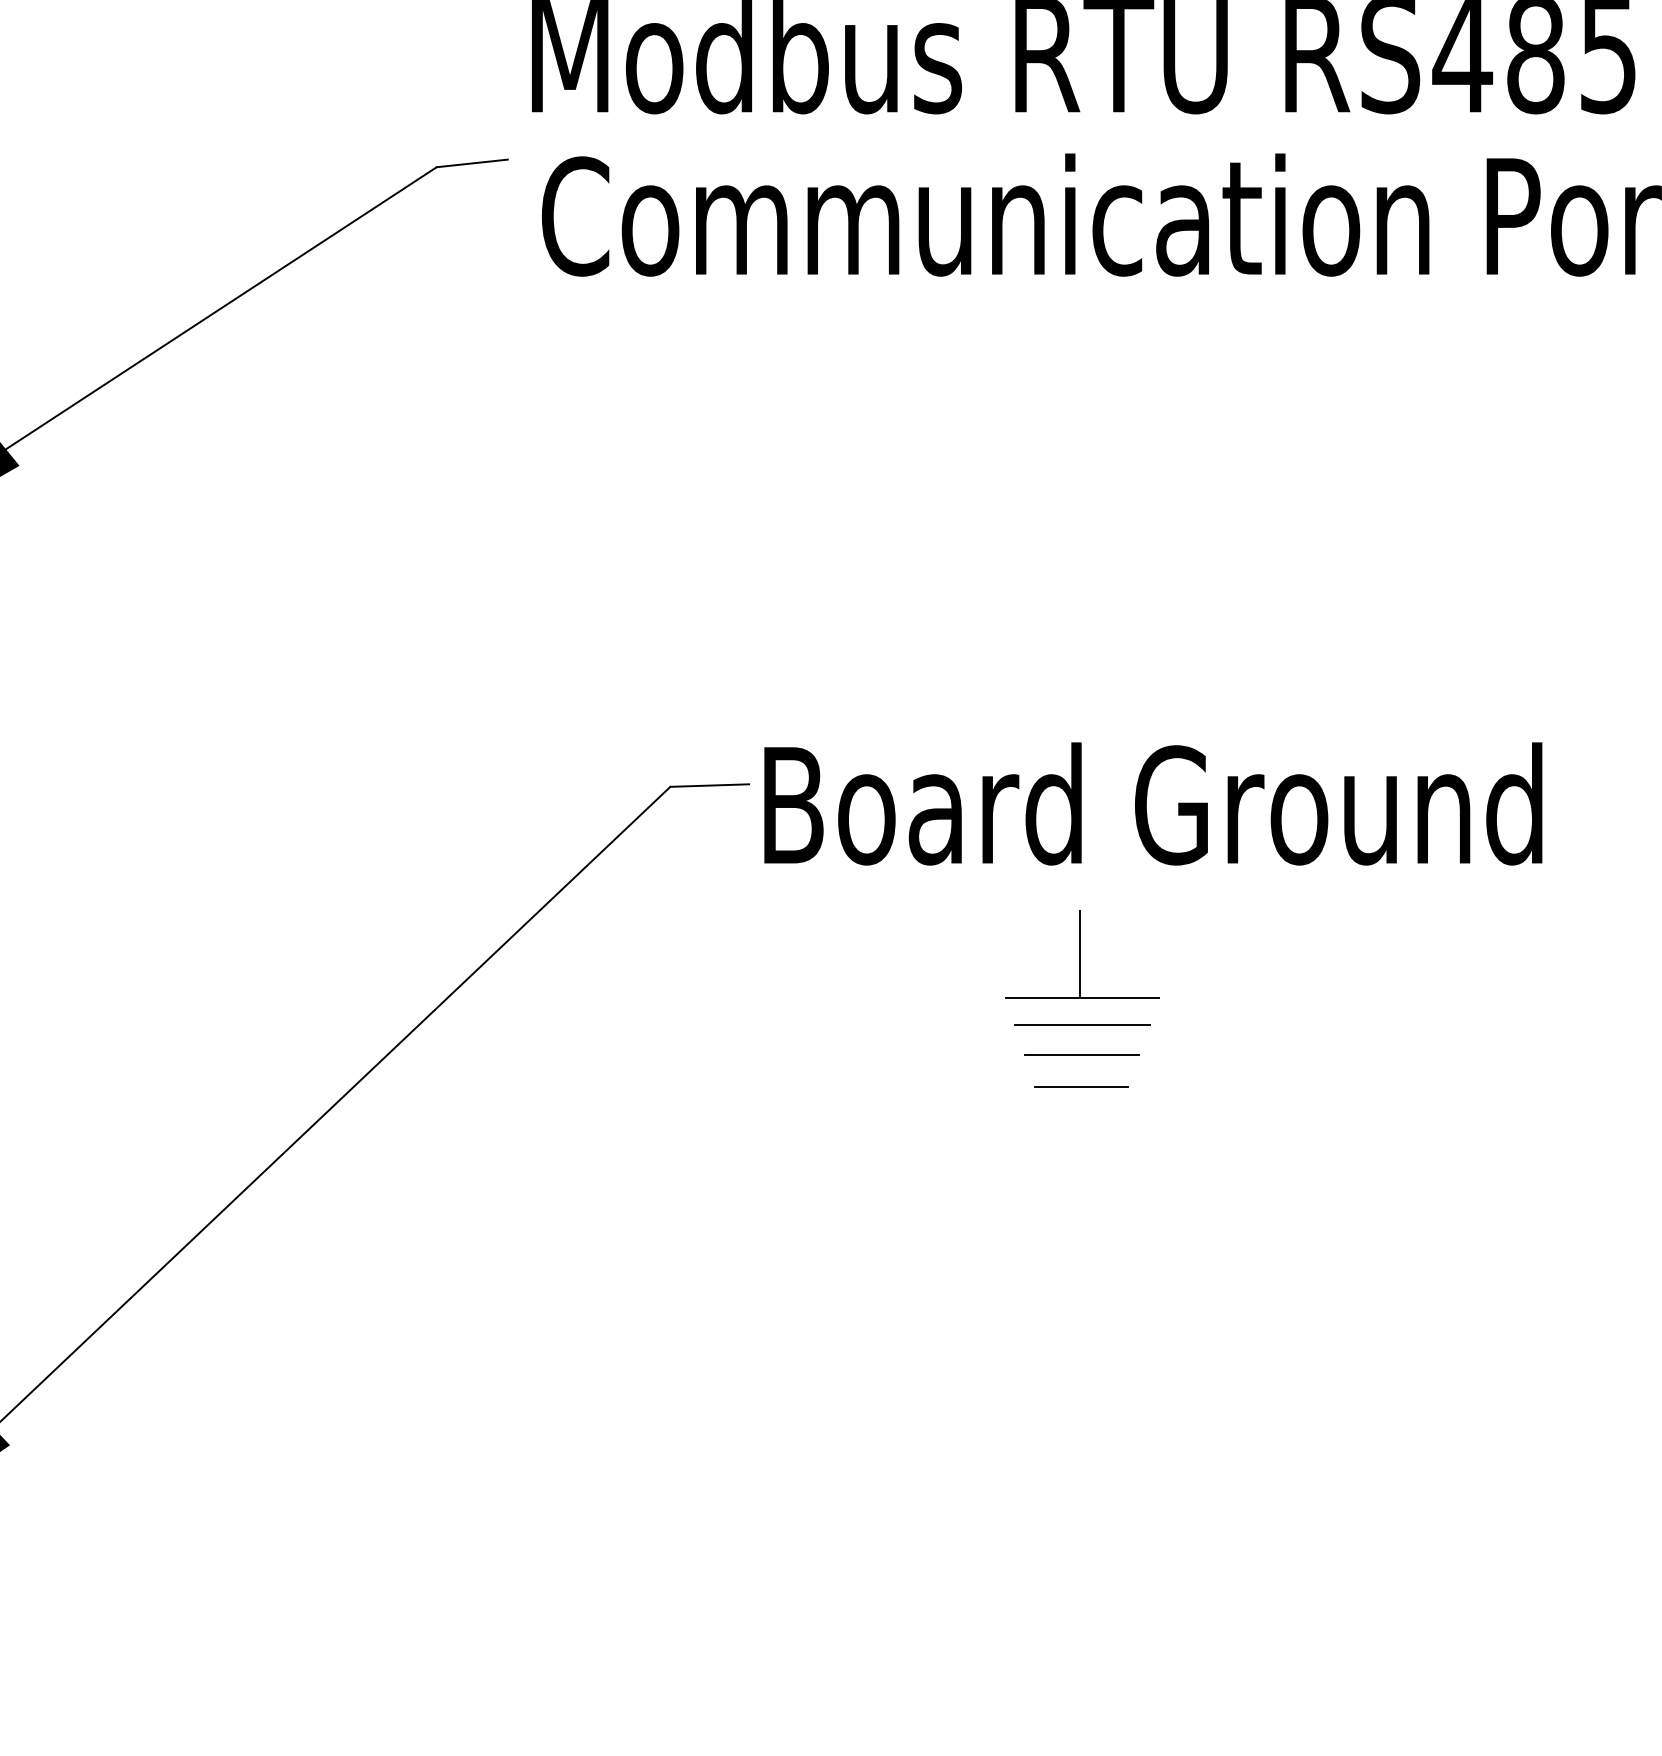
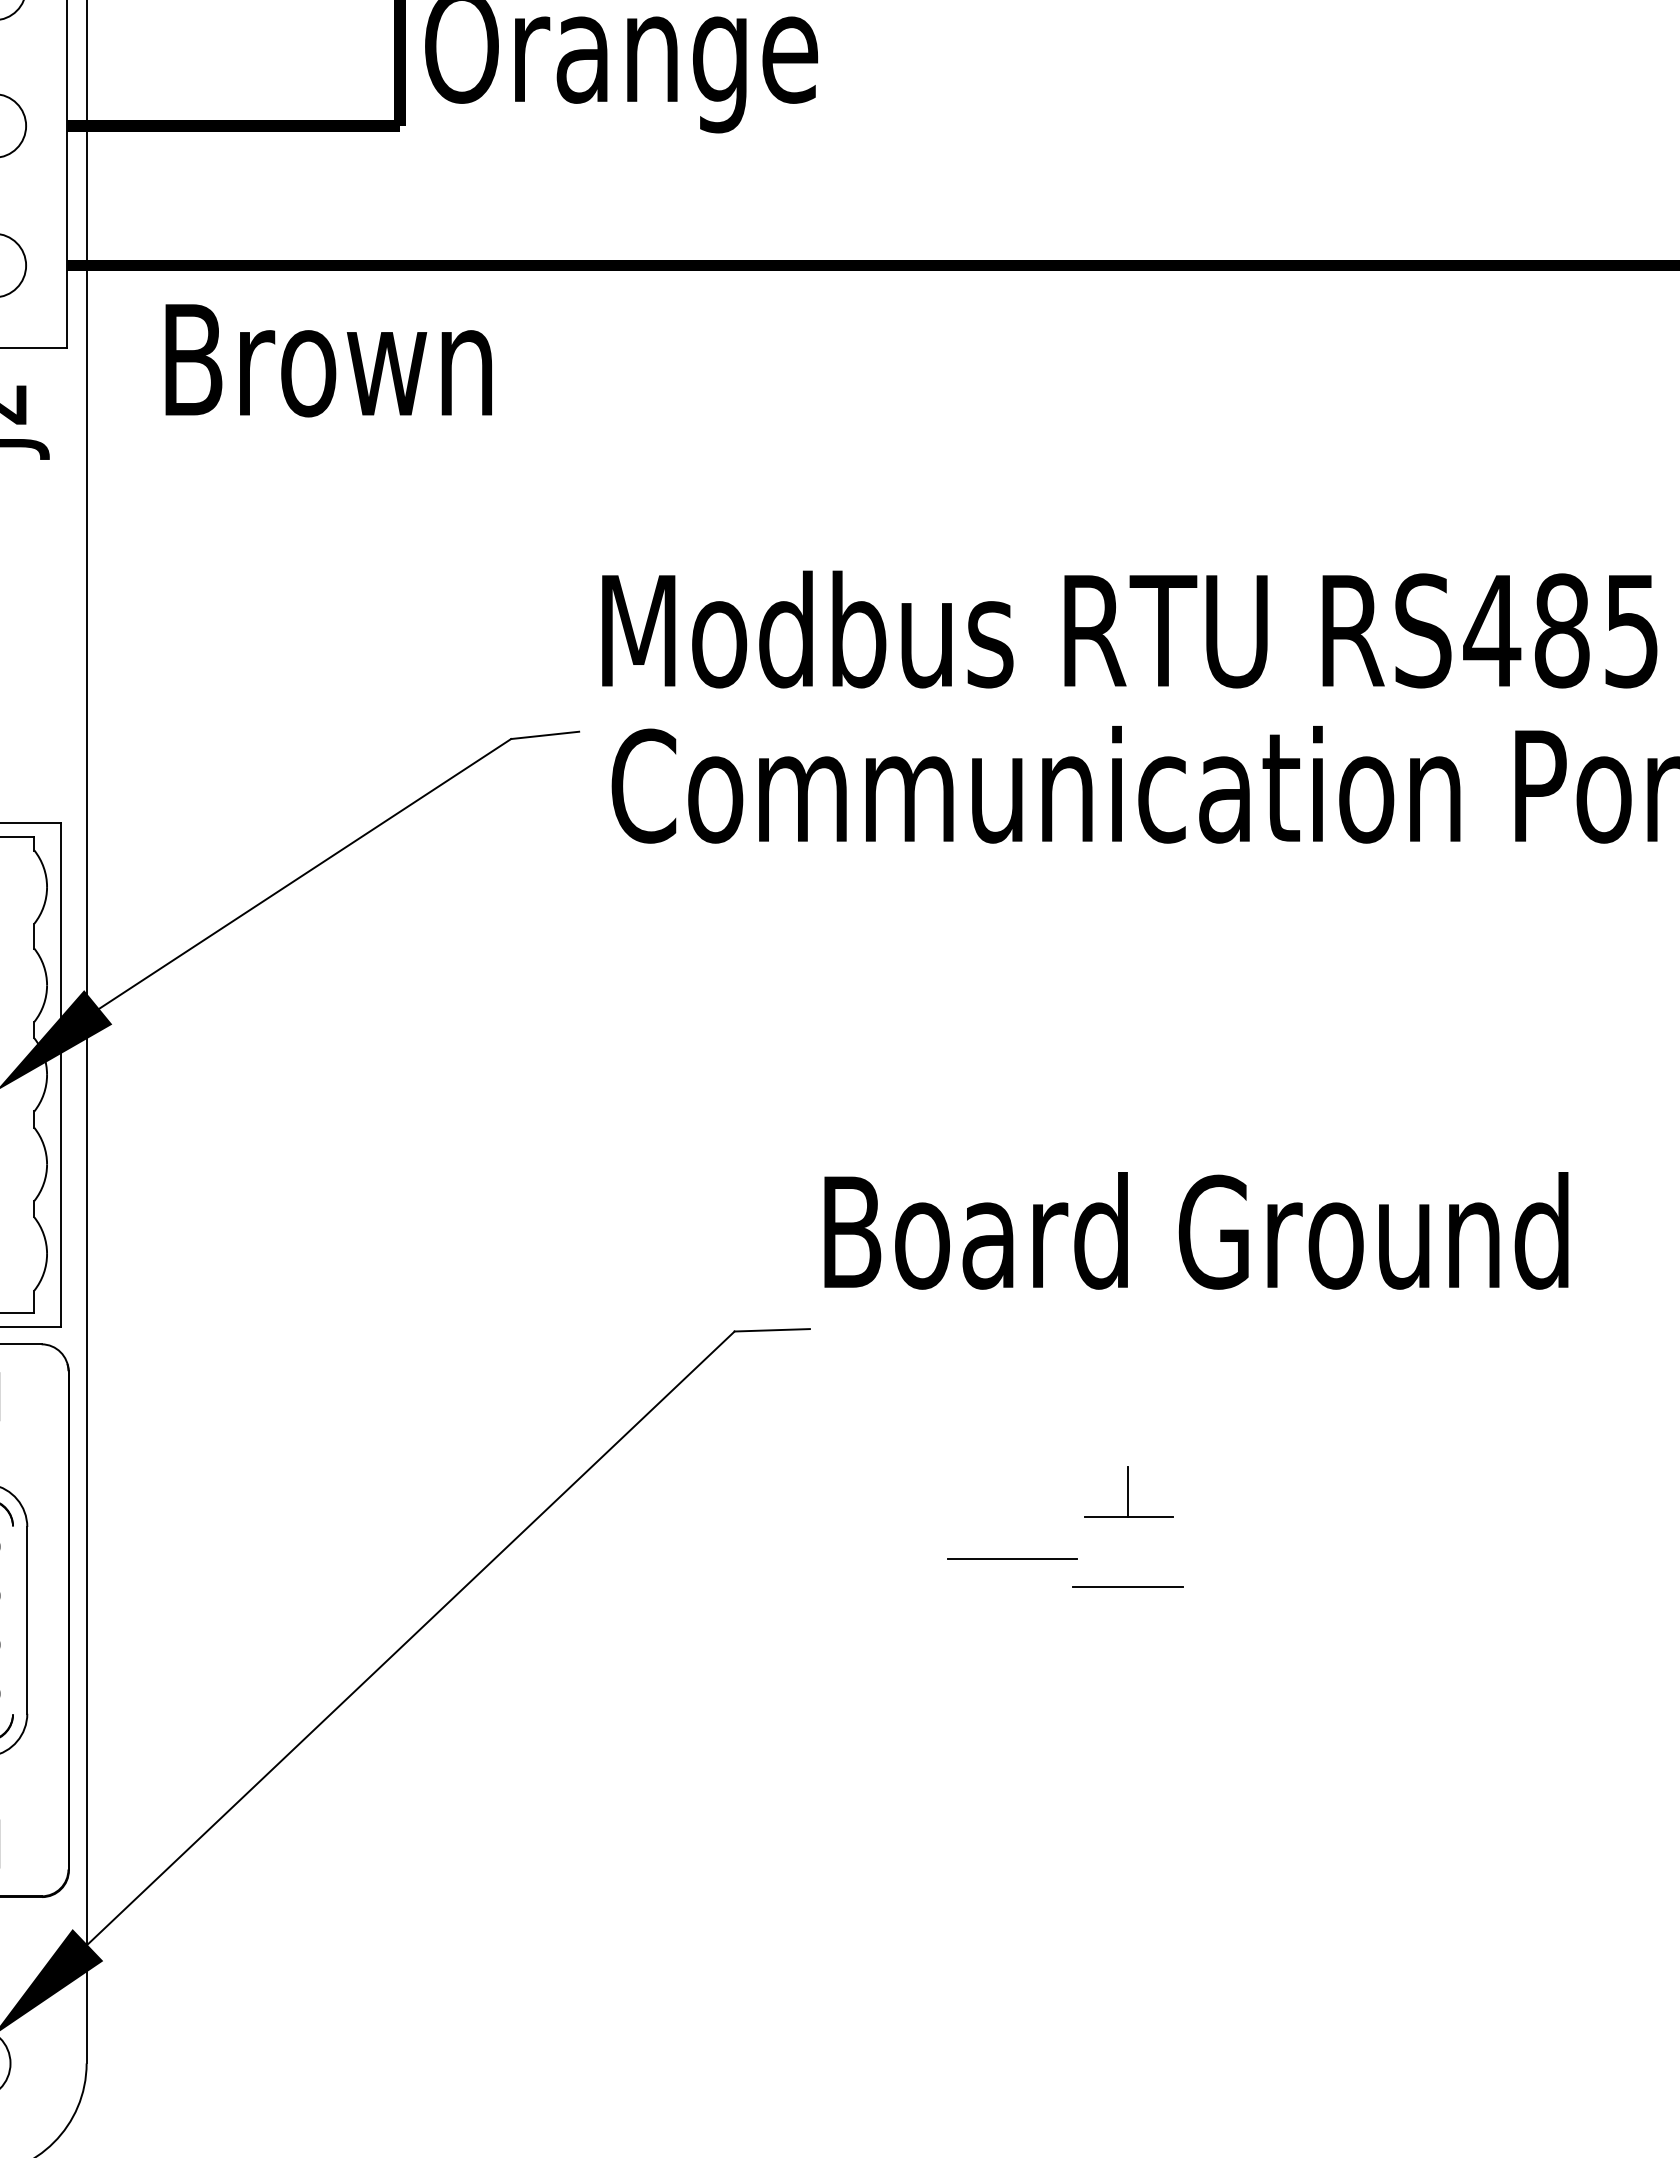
text: (1153, 803) -> (1196, 1230), moved
part: (1082, 954) -> (1128, 1491), size x0.6
line: (1082, 1024) -> (1012, 1558), moved
line: (1081, 1086) -> (1127, 1618), removed

